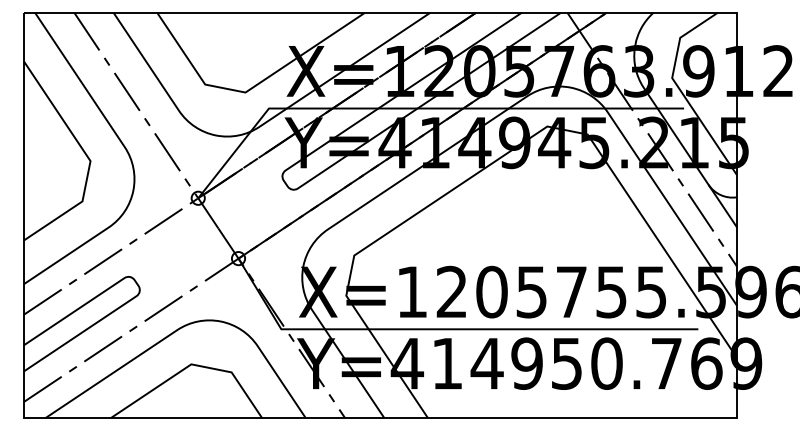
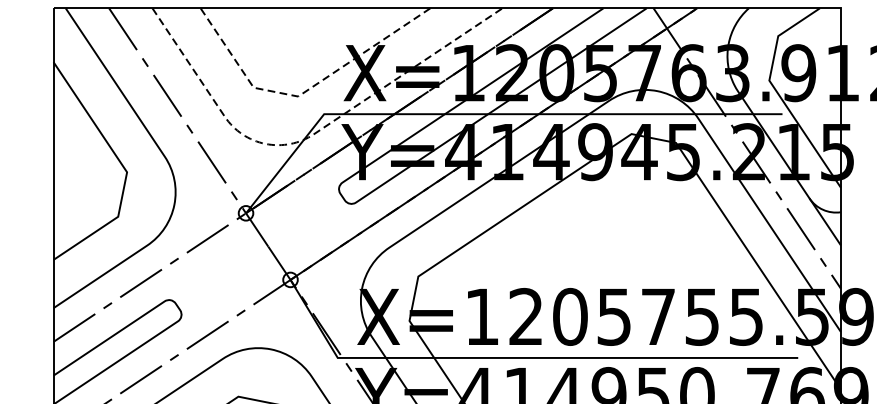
line: (250, 89) -> (303, 93), solid -> dashed
line: (251, 131) -> (304, 139), solid -> dashed

